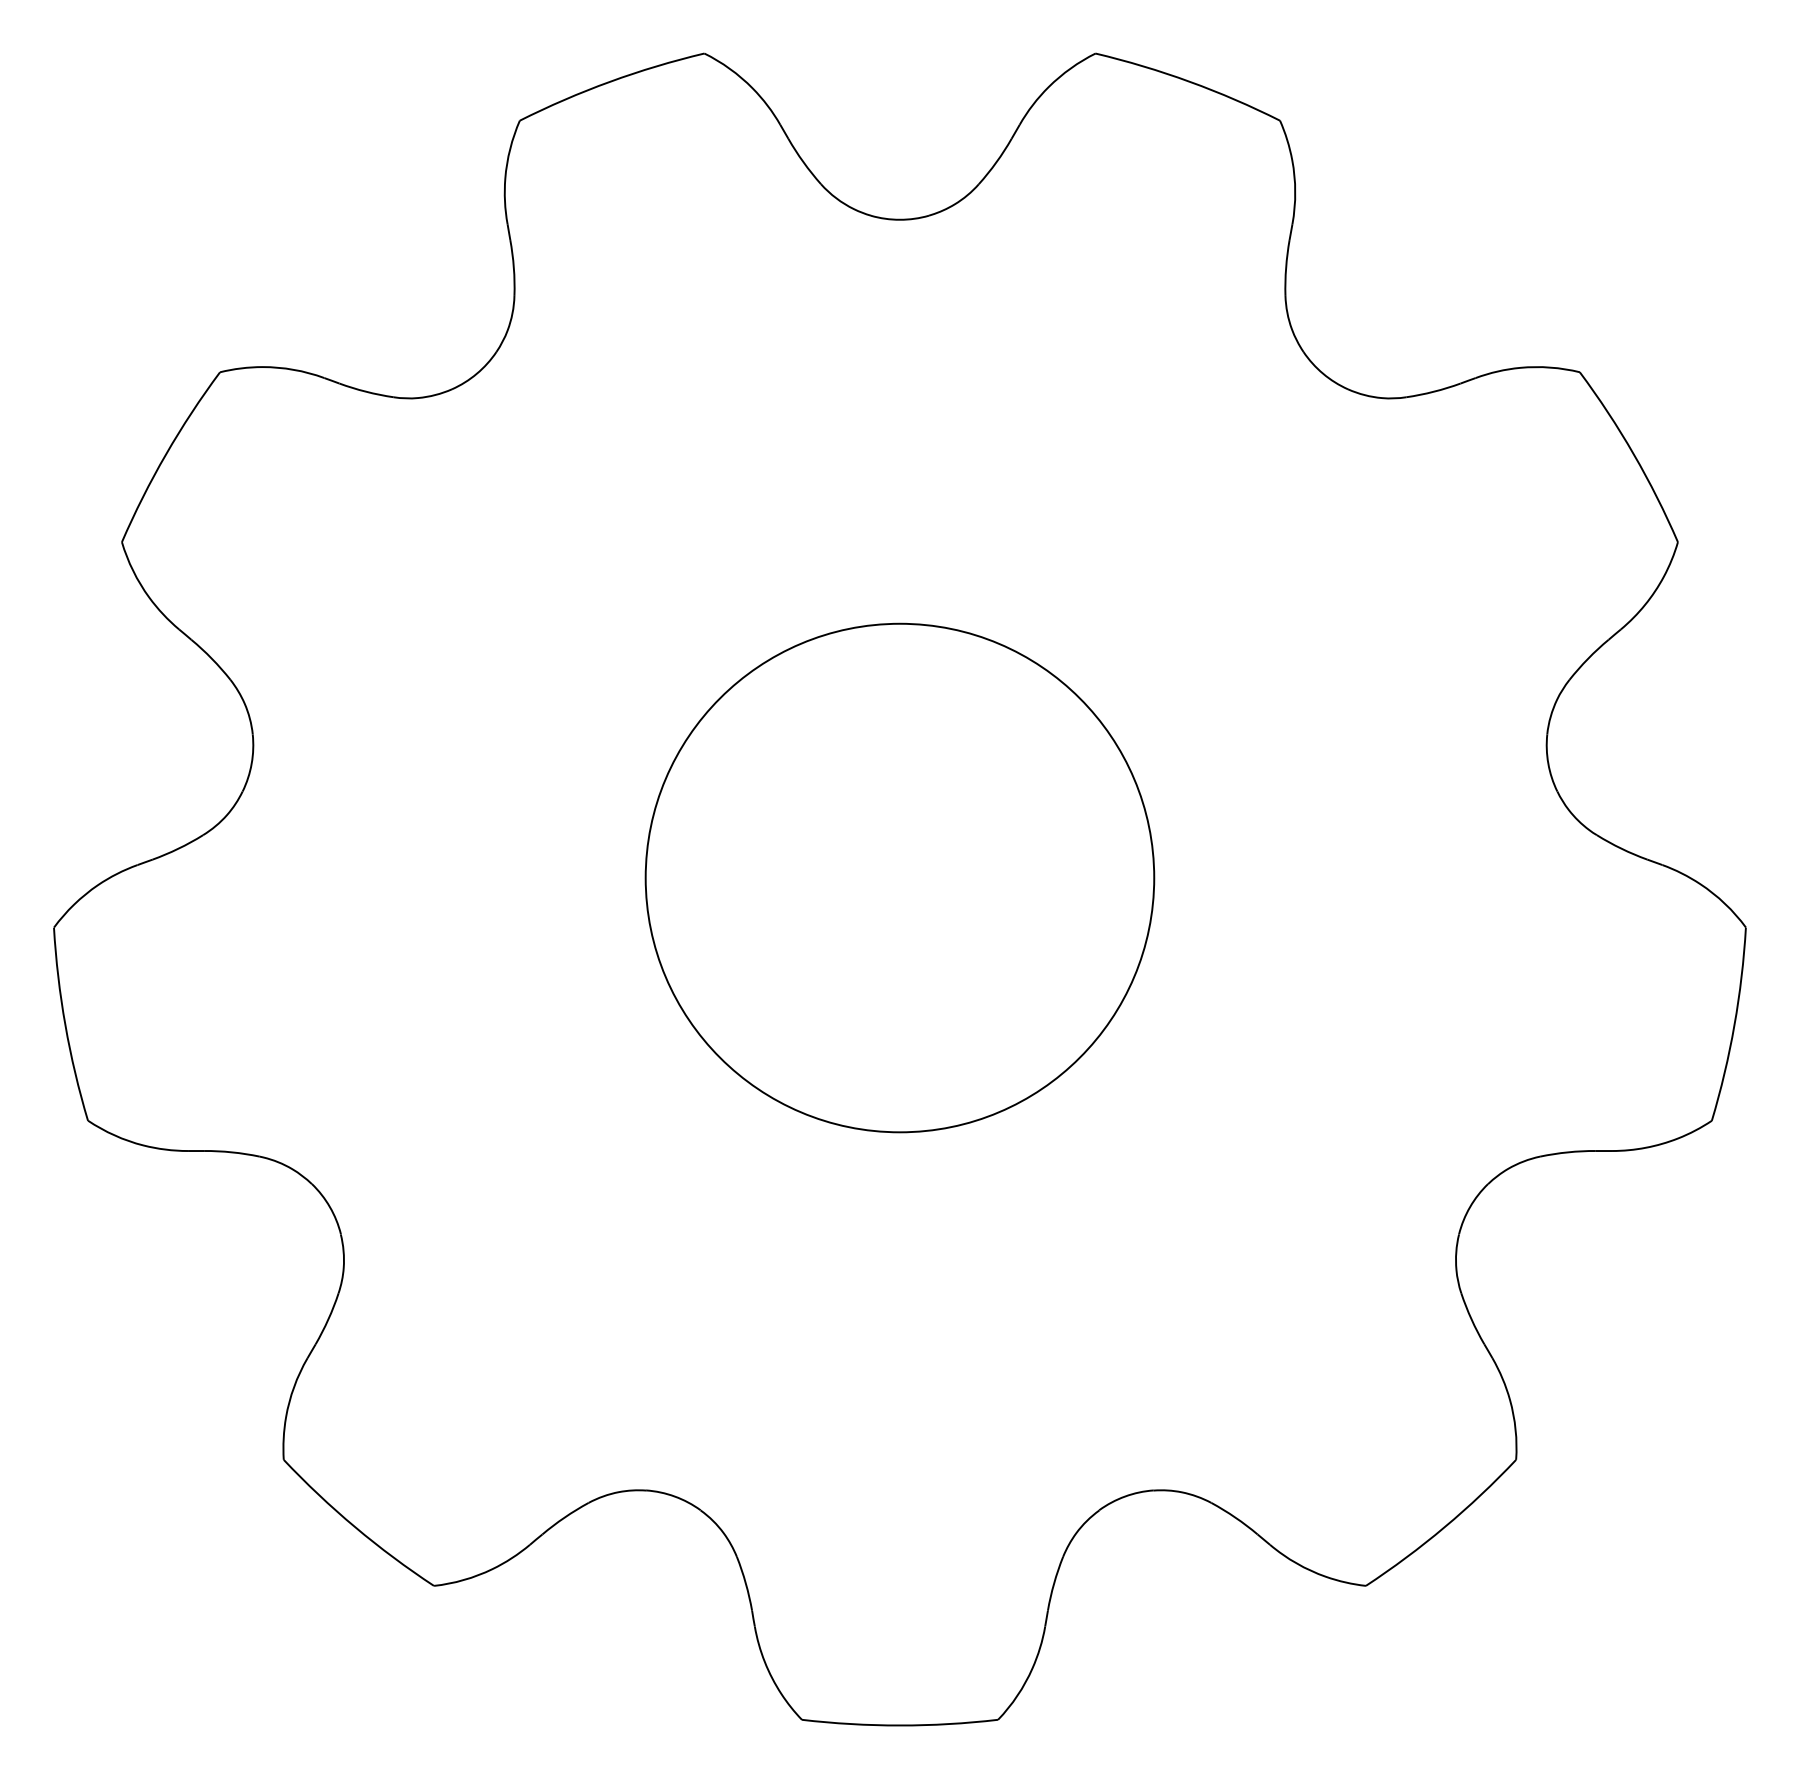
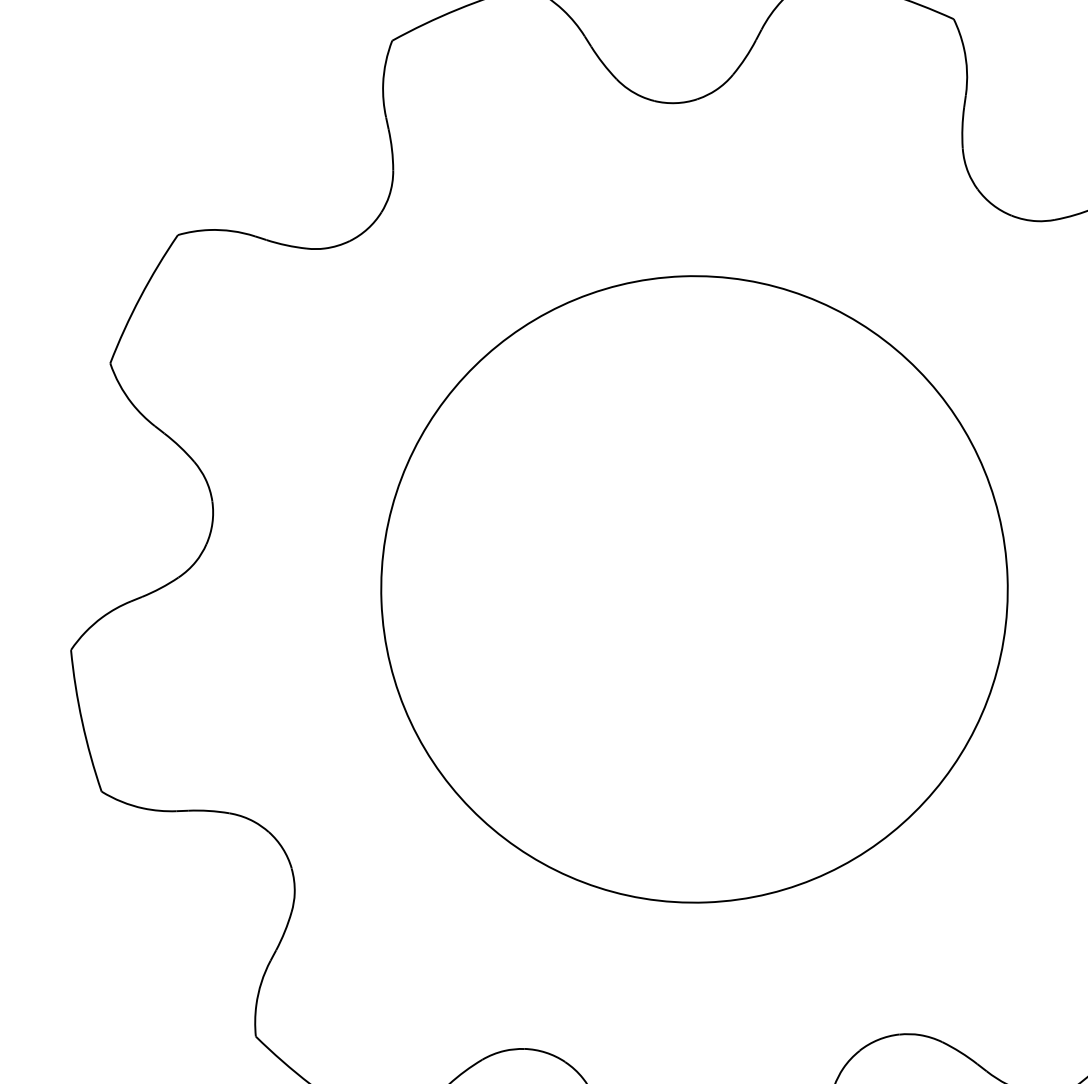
circle: (899, 877) -> (694, 588), size x1.67

